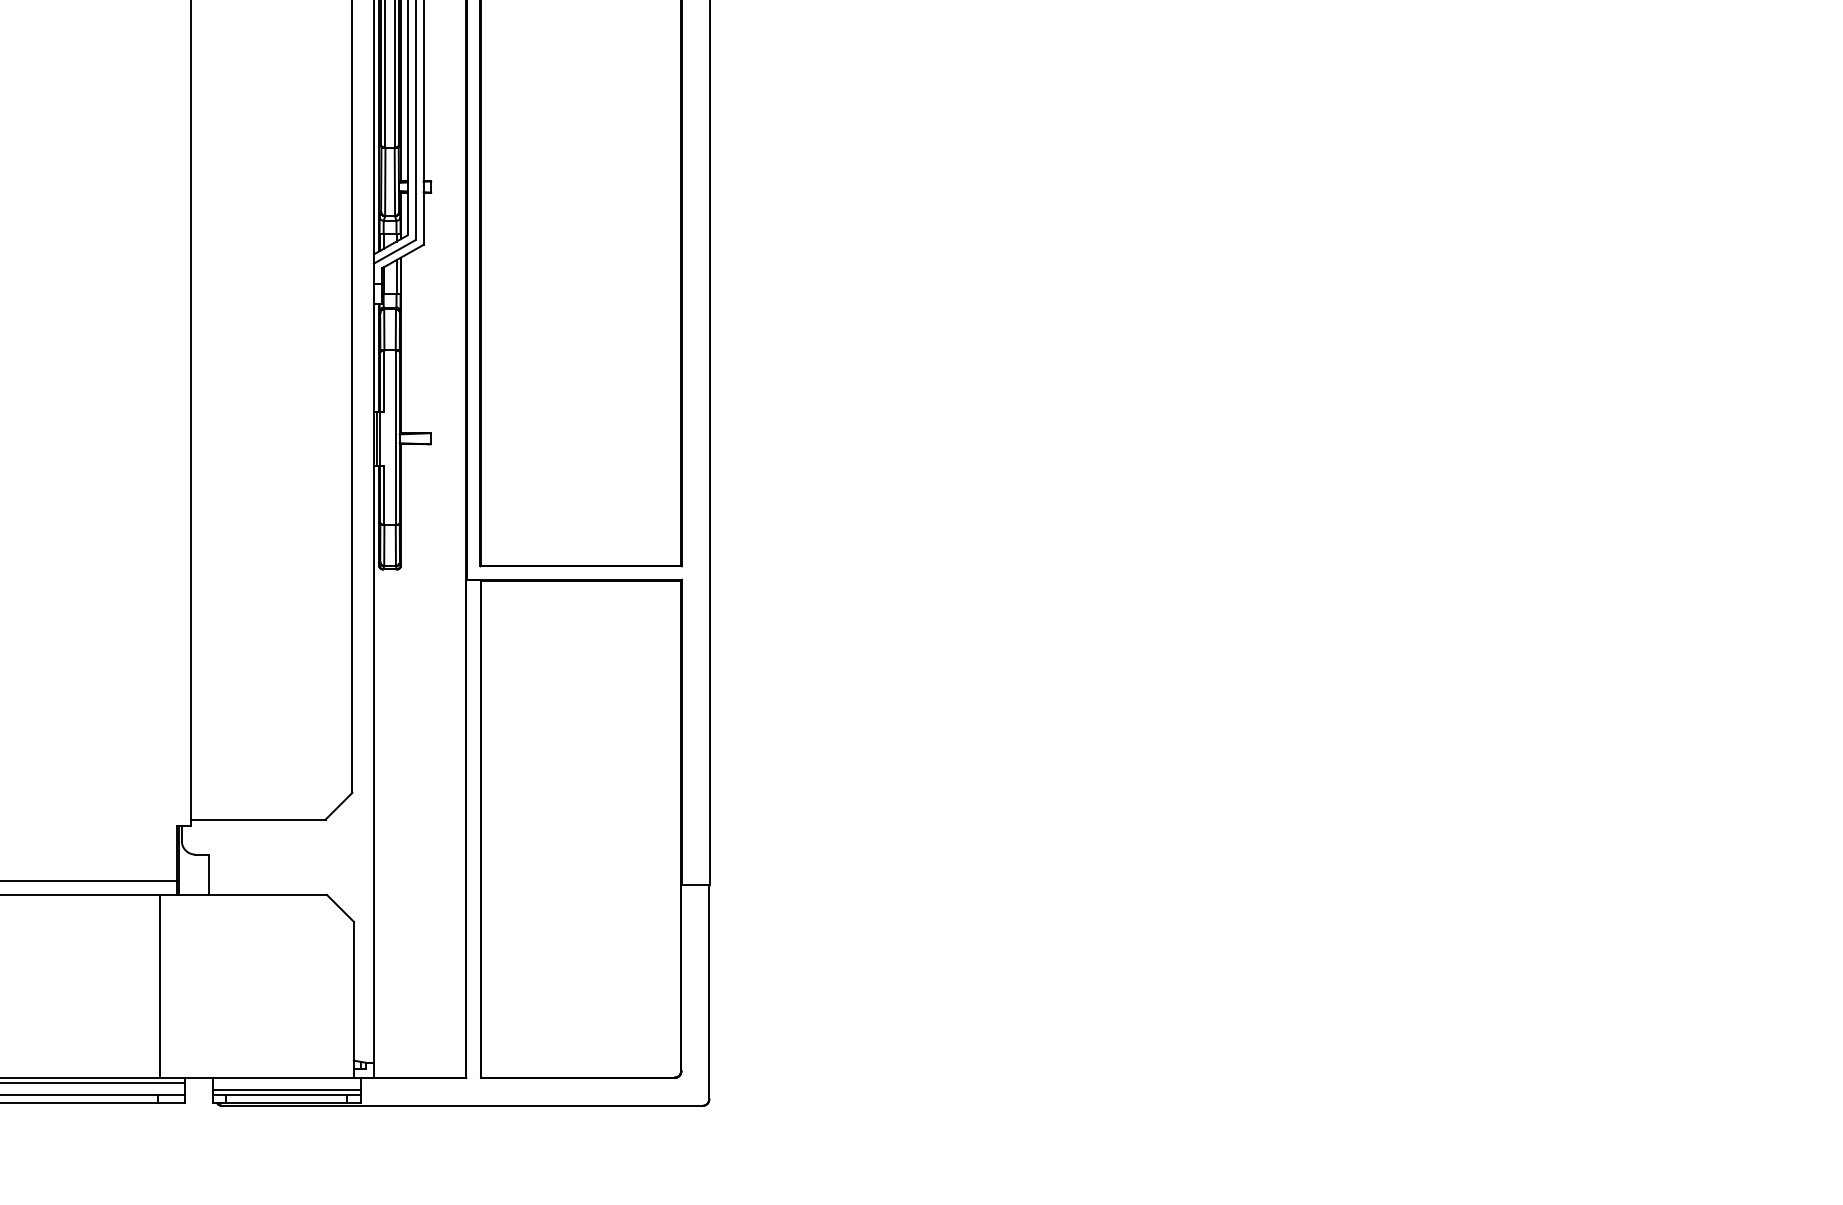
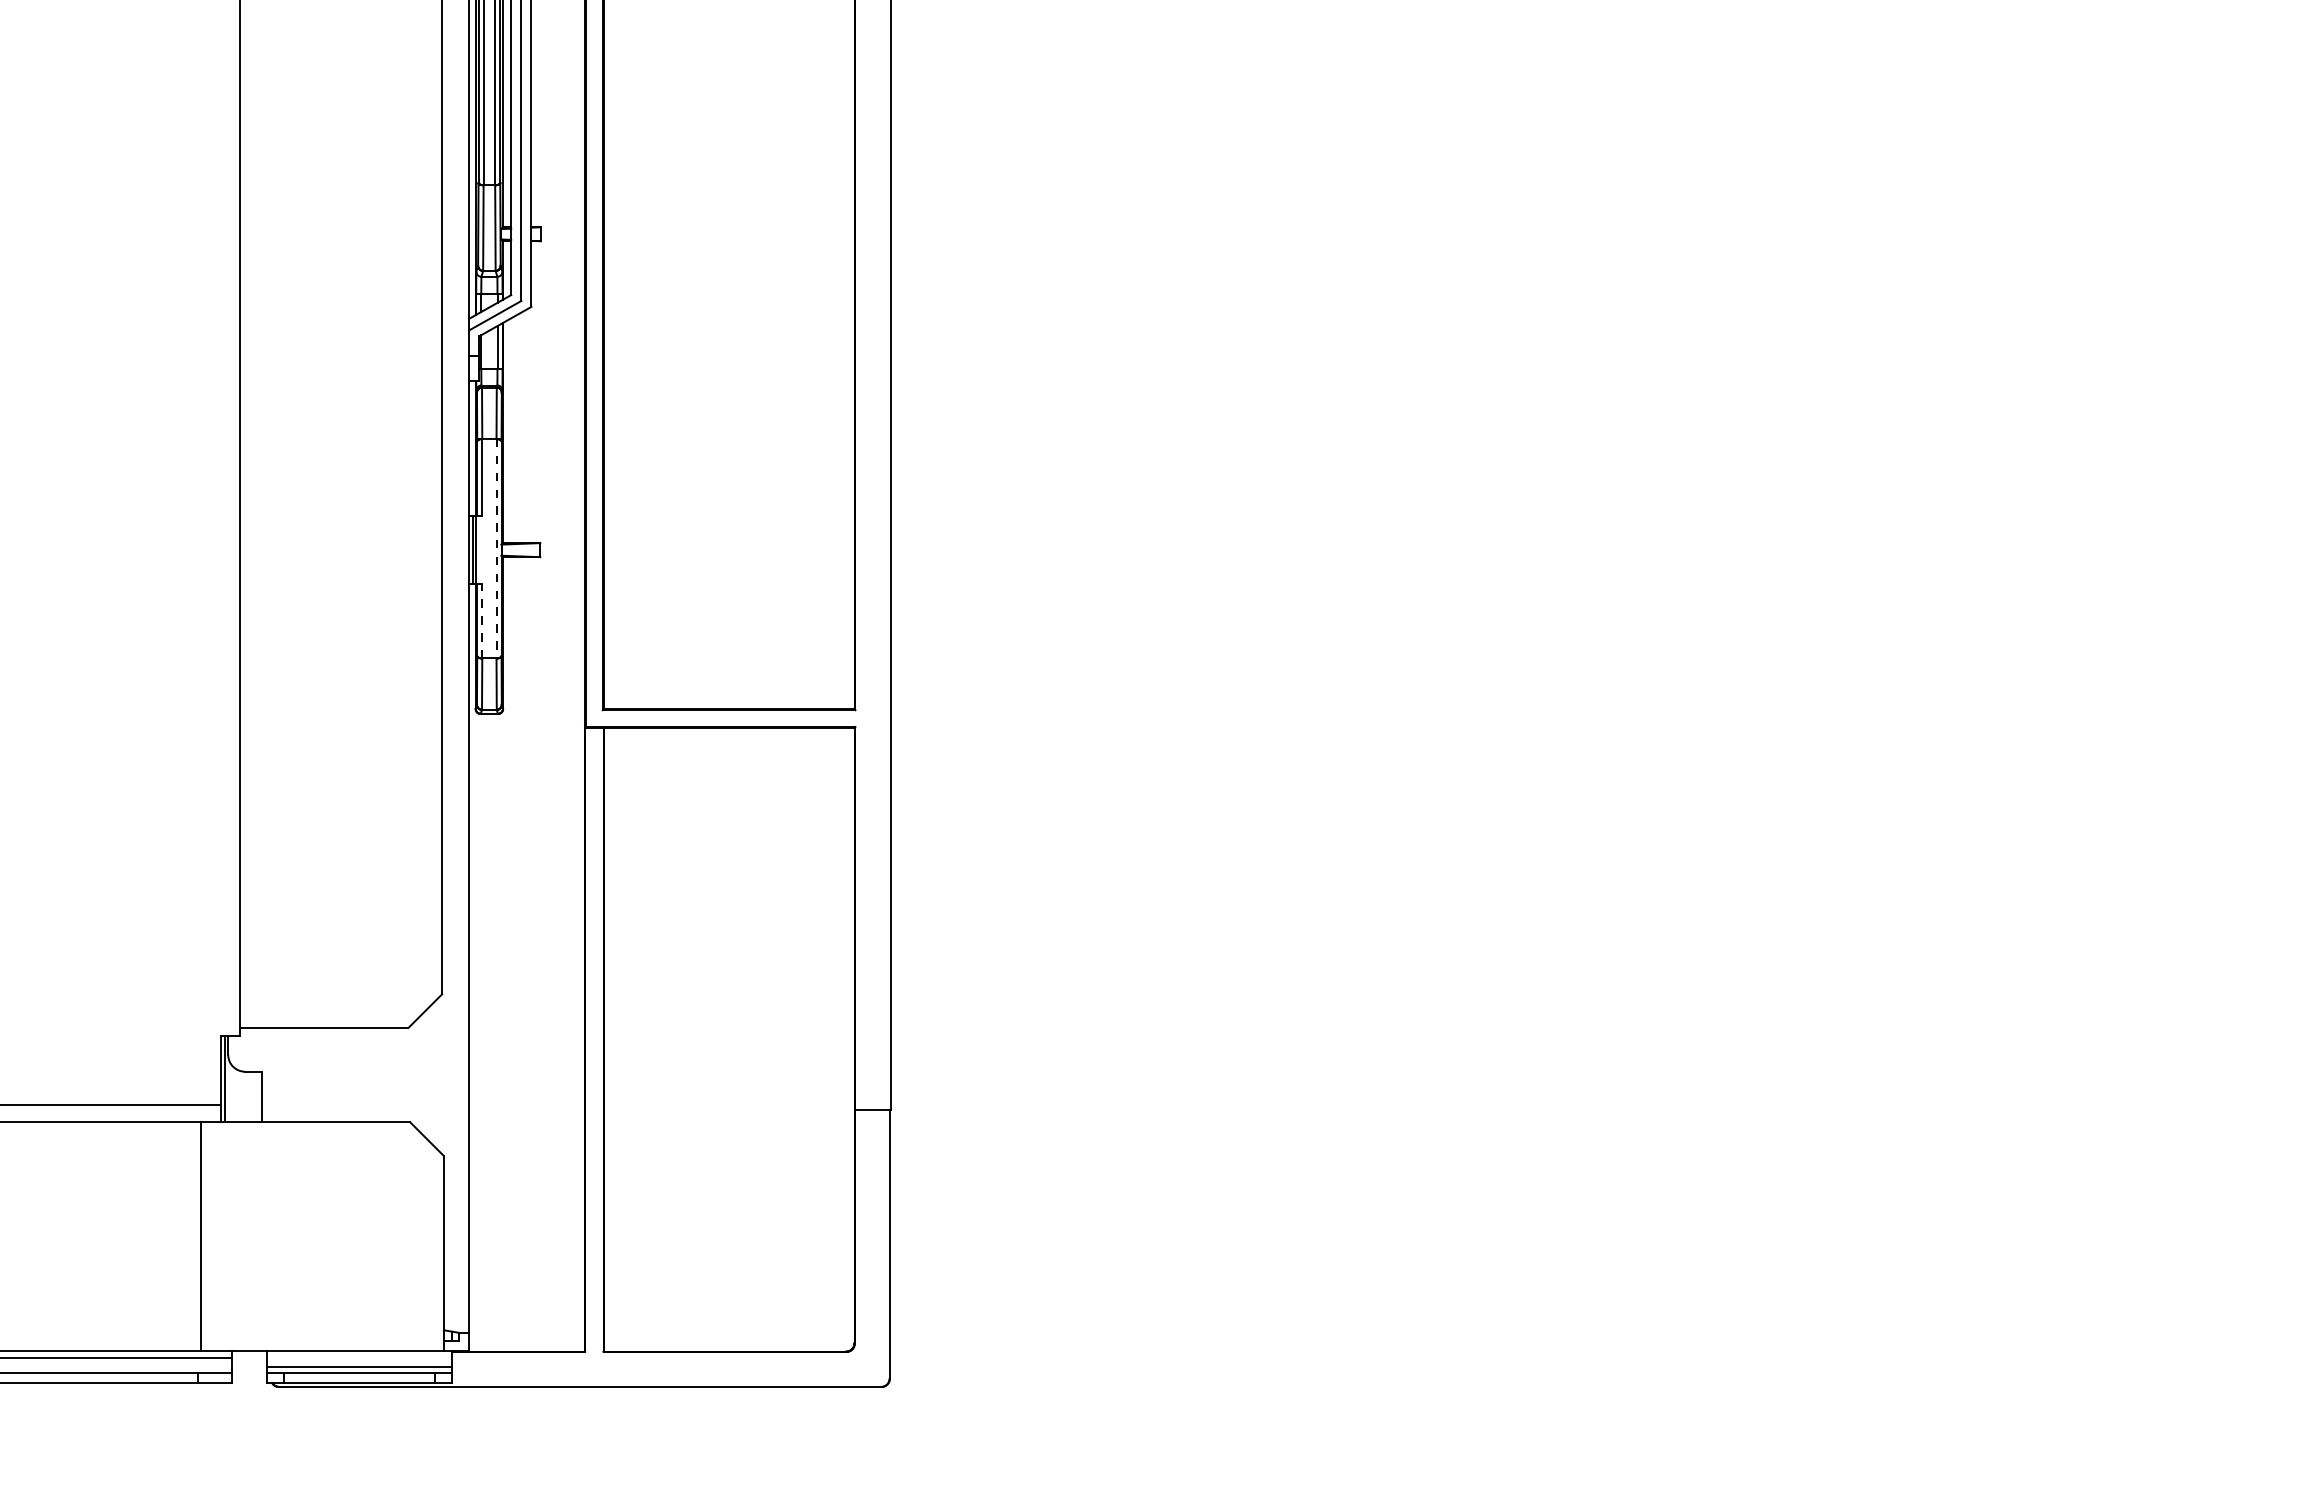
line: (395, 437) -> (496, 548), solid -> dashed
line: (384, 494) -> (482, 620), solid -> dashed

